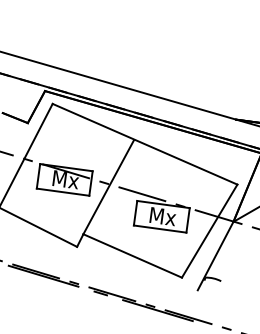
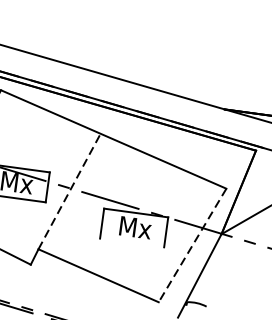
line: (108, 186) -> (69, 191), solid -> dashed
line: (159, 228) -> (131, 242), removed
line: (209, 231) -> (192, 245), solid -> dashed

